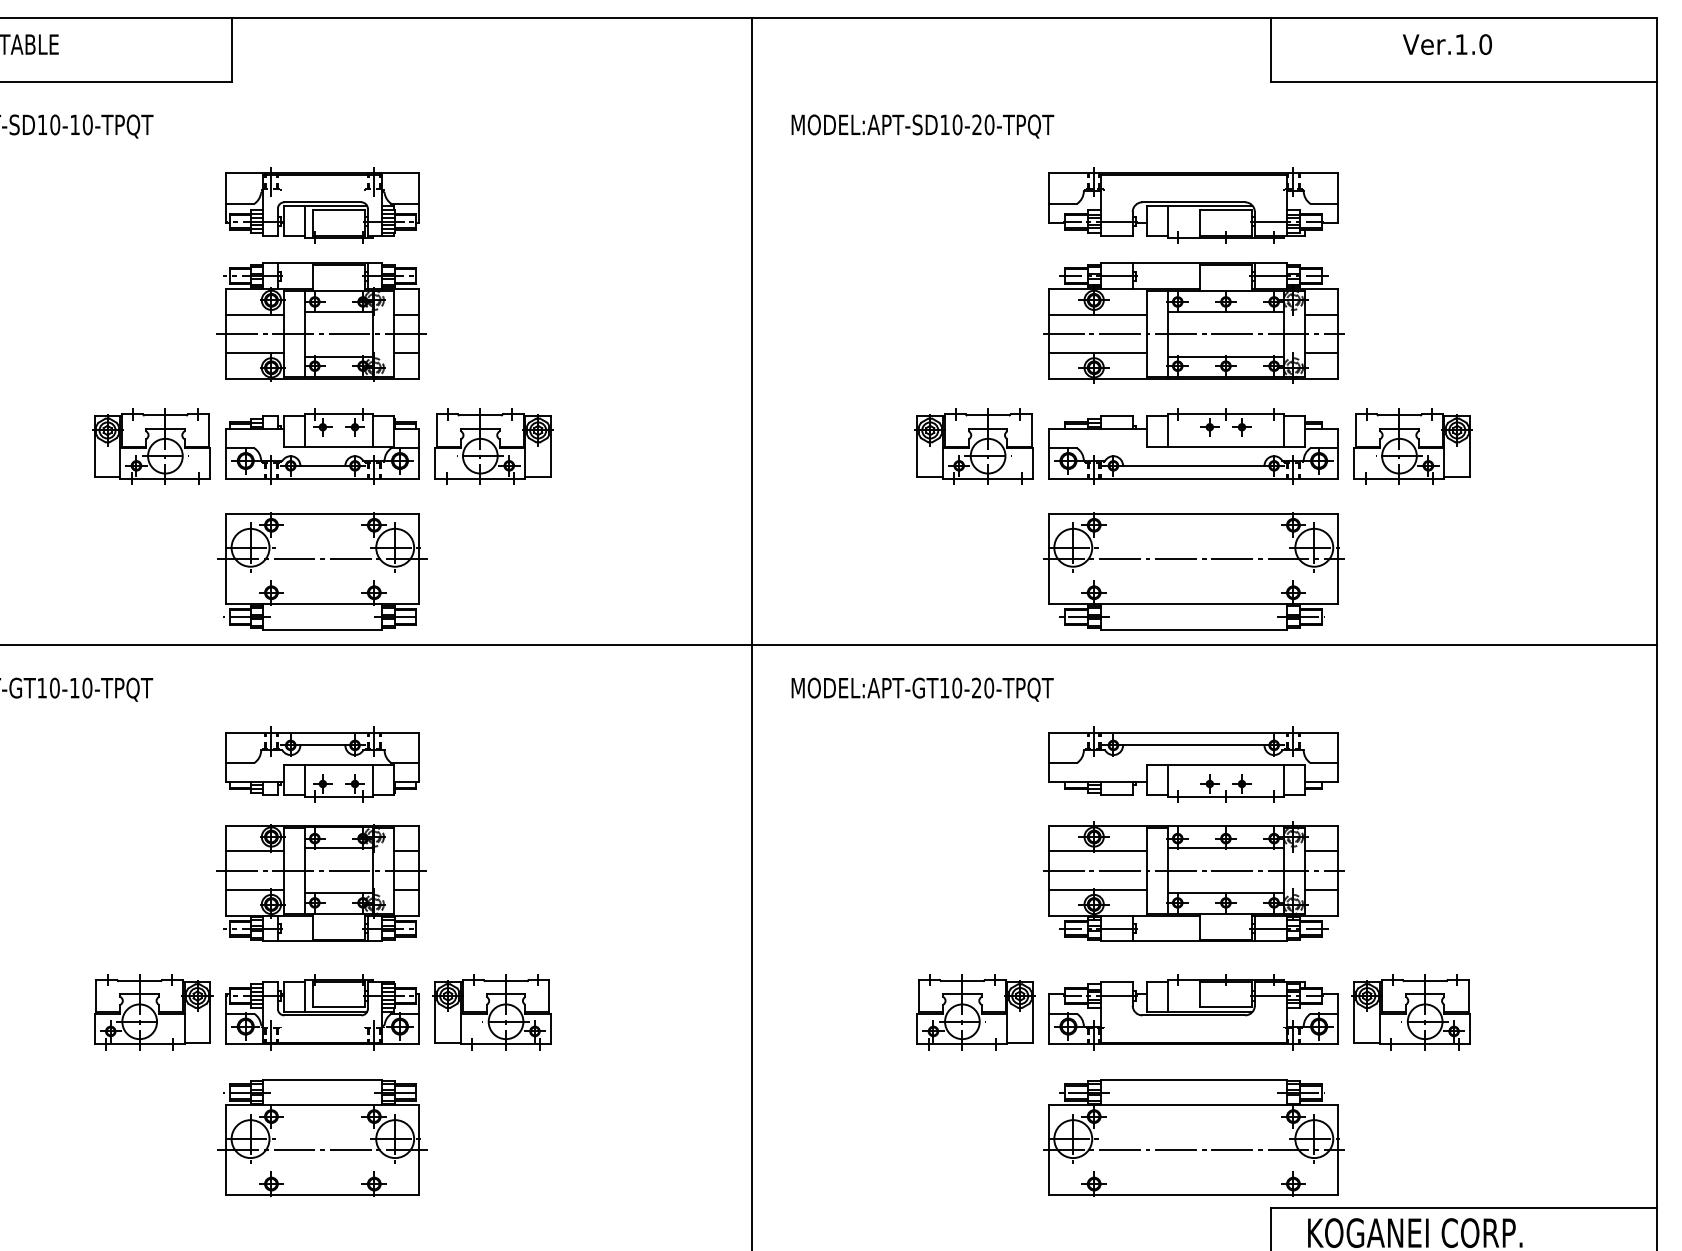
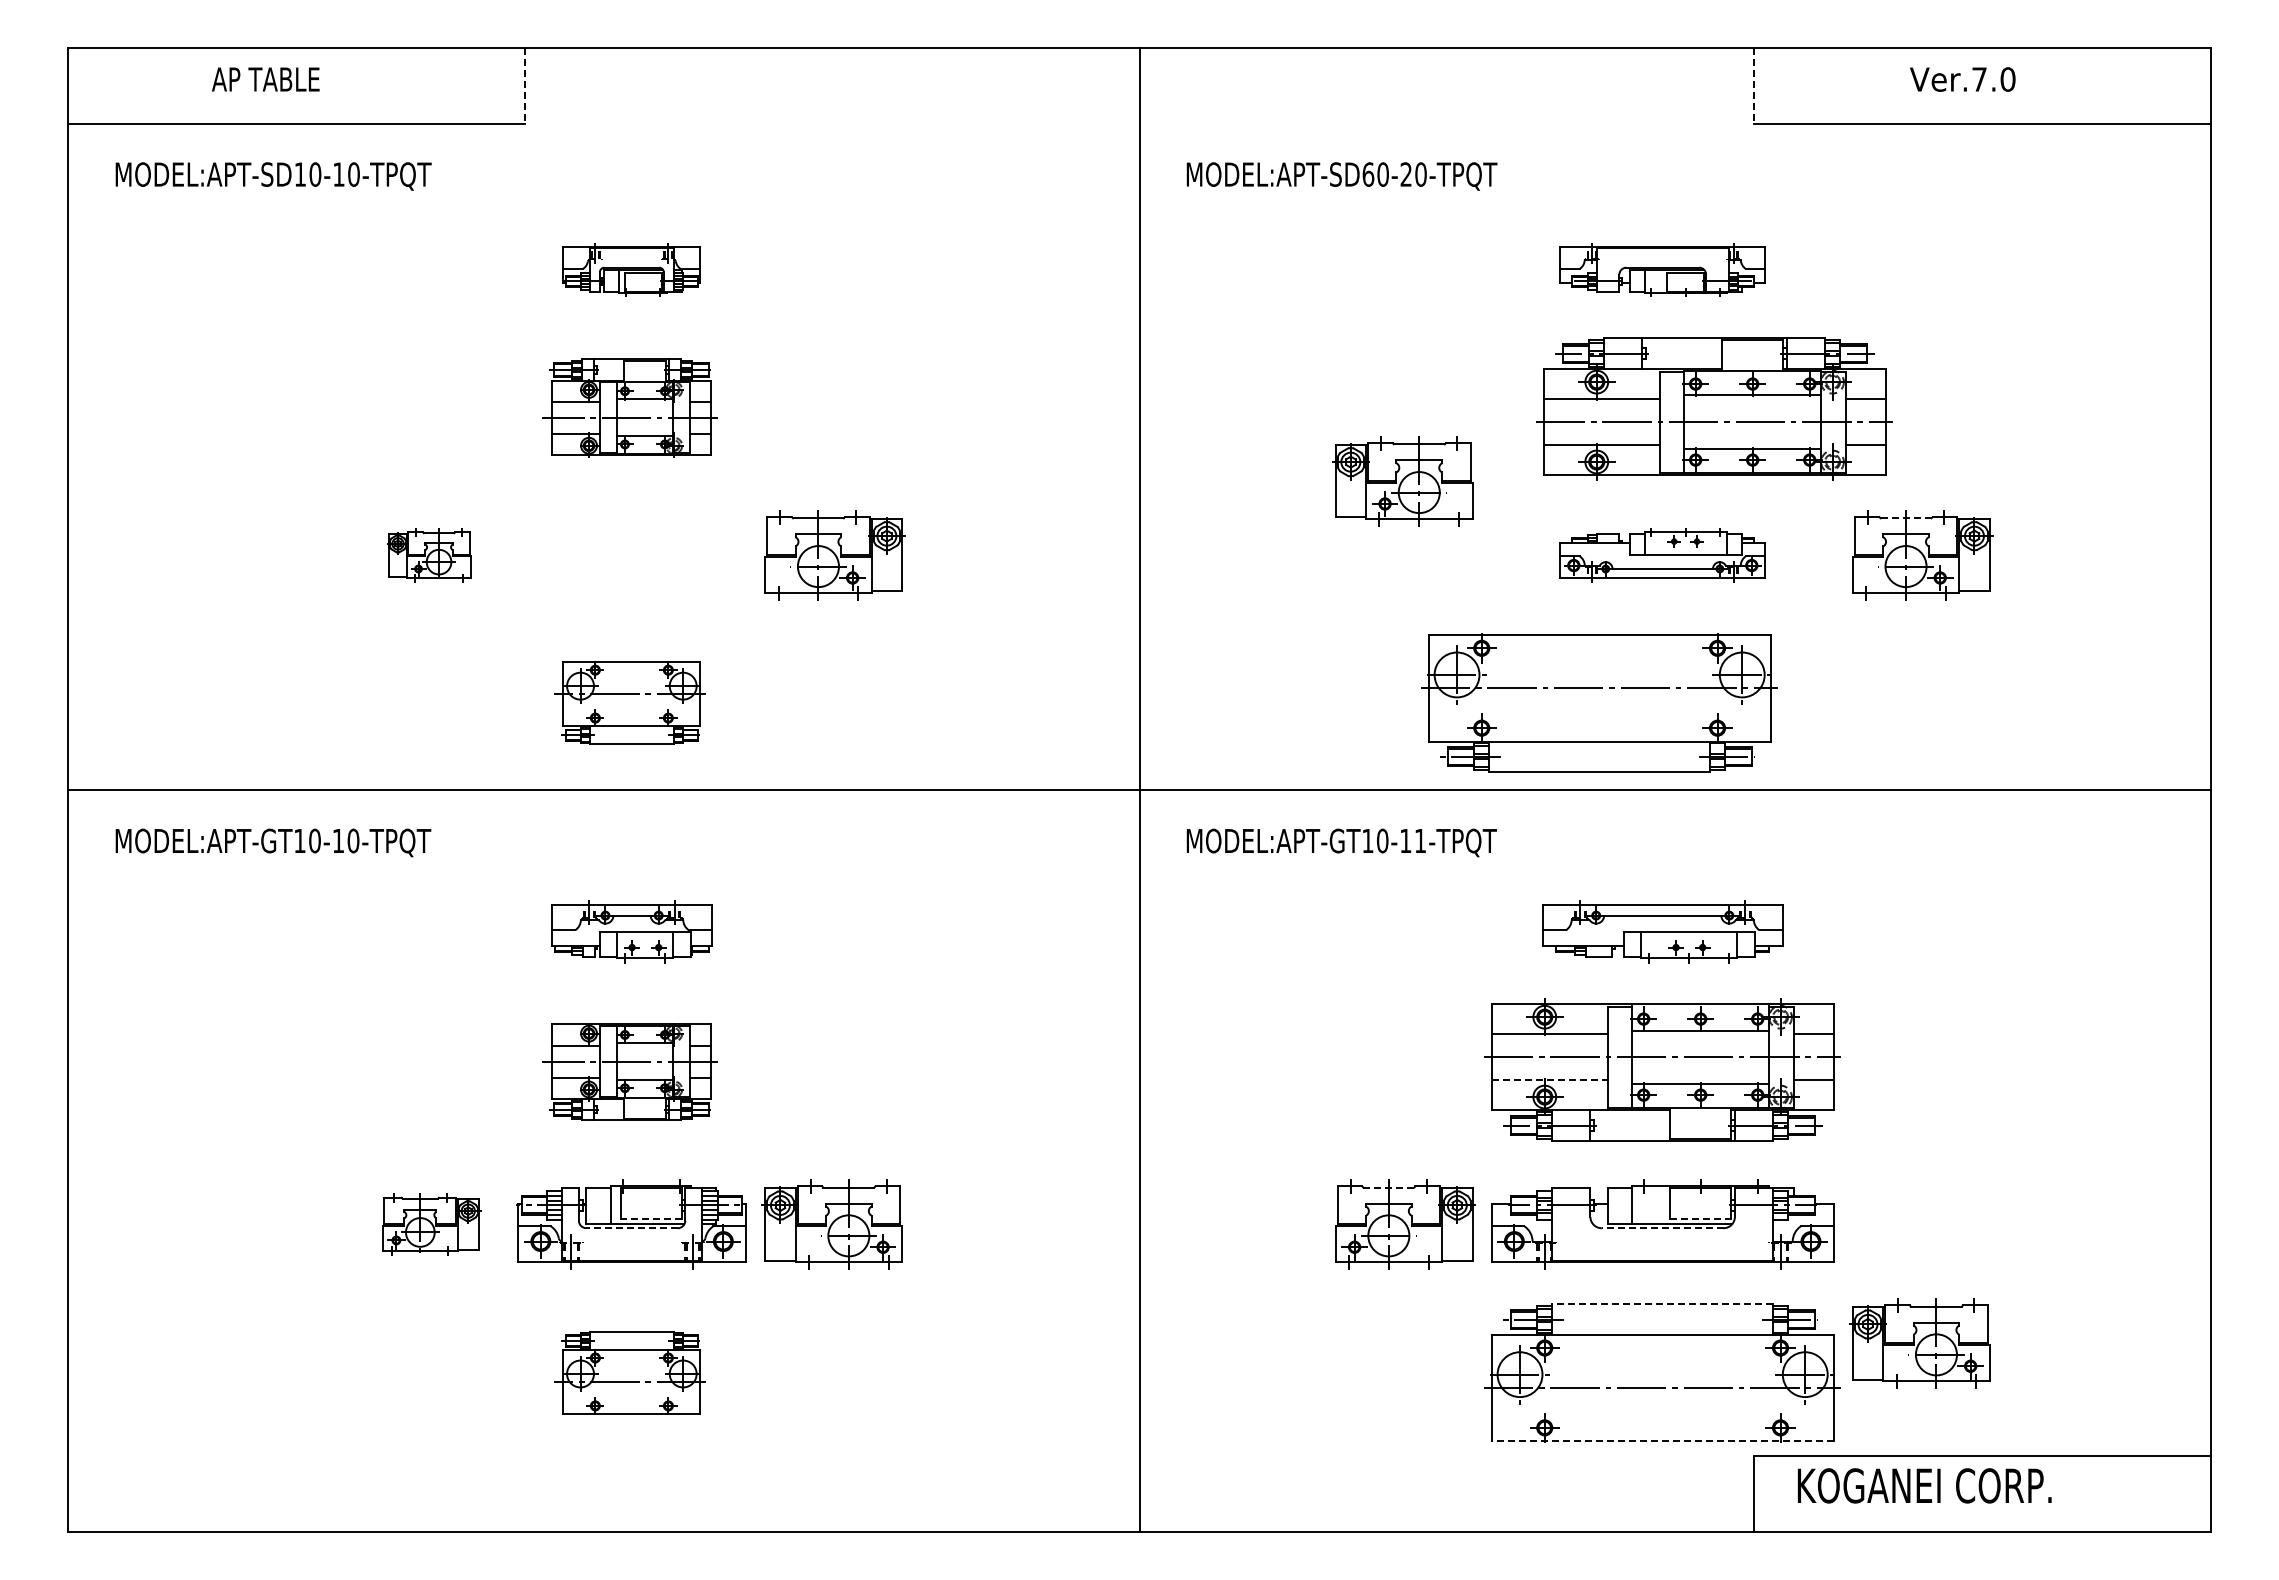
text: (1461, 44) -> (1979, 79), Ver.1.0 -> Ver.7.0
line: (231, 50) -> (524, 86), solid -> dashed
line: (1271, 50) -> (1754, 86), solid -> dashed
text: (945, 124) -> (1368, 174), MODEL:APT-SD10-20-TPQT -> MODEL:APT-SD60-20-TPQT
part: (322, 205) -> (631, 269), size x0.6
part: (1193, 205) -> (1662, 269), size x0.6
part: (321, 321) -> (630, 407), size x0.7
part: (1193, 322) -> (1714, 408), moved
line: (1399, 415) -> (1905, 518), solid -> dashed
part: (150, 446) -> (428, 555), size x0.6
part: (322, 446) -> (631, 555), removed
part: (973, 446) -> (1402, 481), moved
part: (1193, 446) -> (1662, 555), size x0.6
part: (322, 571) -> (631, 702), size x0.6
part: (1193, 571) -> (1599, 702), moved
text: (983, 687) -> (1413, 840), MODEL:APT-GT10-20-TPQT -> MODEL:APT-GT10-11-TPQT
part: (322, 764) -> (631, 931), size x0.7
part: (1193, 764) -> (1662, 931), size x0.7
part: (321, 882) -> (630, 1071), size x0.7
line: (1098, 889) -> (1549, 1079), solid -> dashed
line: (962, 980) -> (1389, 1187), solid -> dashed
line: (338, 1007) -> (650, 1218), solid -> dashed
line: (1226, 1007) -> (1701, 1218), solid -> dashed
part: (153, 1012) -> (431, 1224), size x0.7
part: (1410, 1012) -> (1919, 1343), moved
line: (323, 1015) -> (632, 1228), solid -> dashed
line: (1193, 1015) -> (1662, 1228), solid -> dashed
line: (1193, 1079) -> (1662, 1304), solid -> dashed
part: (322, 1137) -> (631, 1372), size x0.6
line: (1193, 1195) -> (1662, 1441), solid -> dashed

